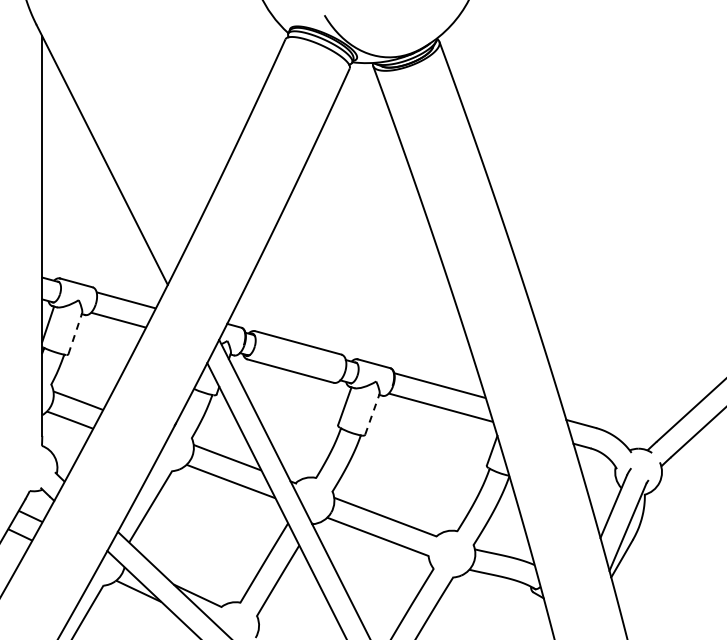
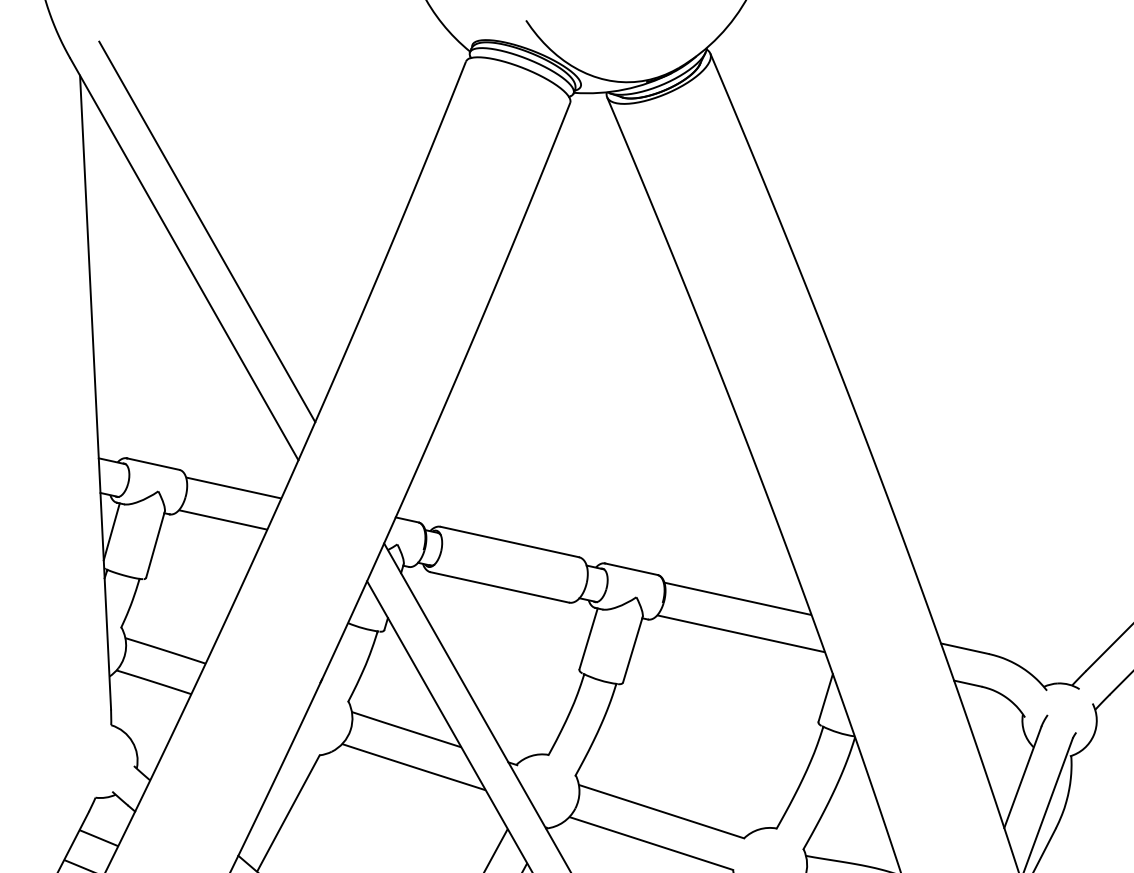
line: (117, 138) -> (207, 231), added
line: (75, 333) -> (155, 544), dashed -> solid
line: (372, 414) -> (633, 649), dashed -> solid

